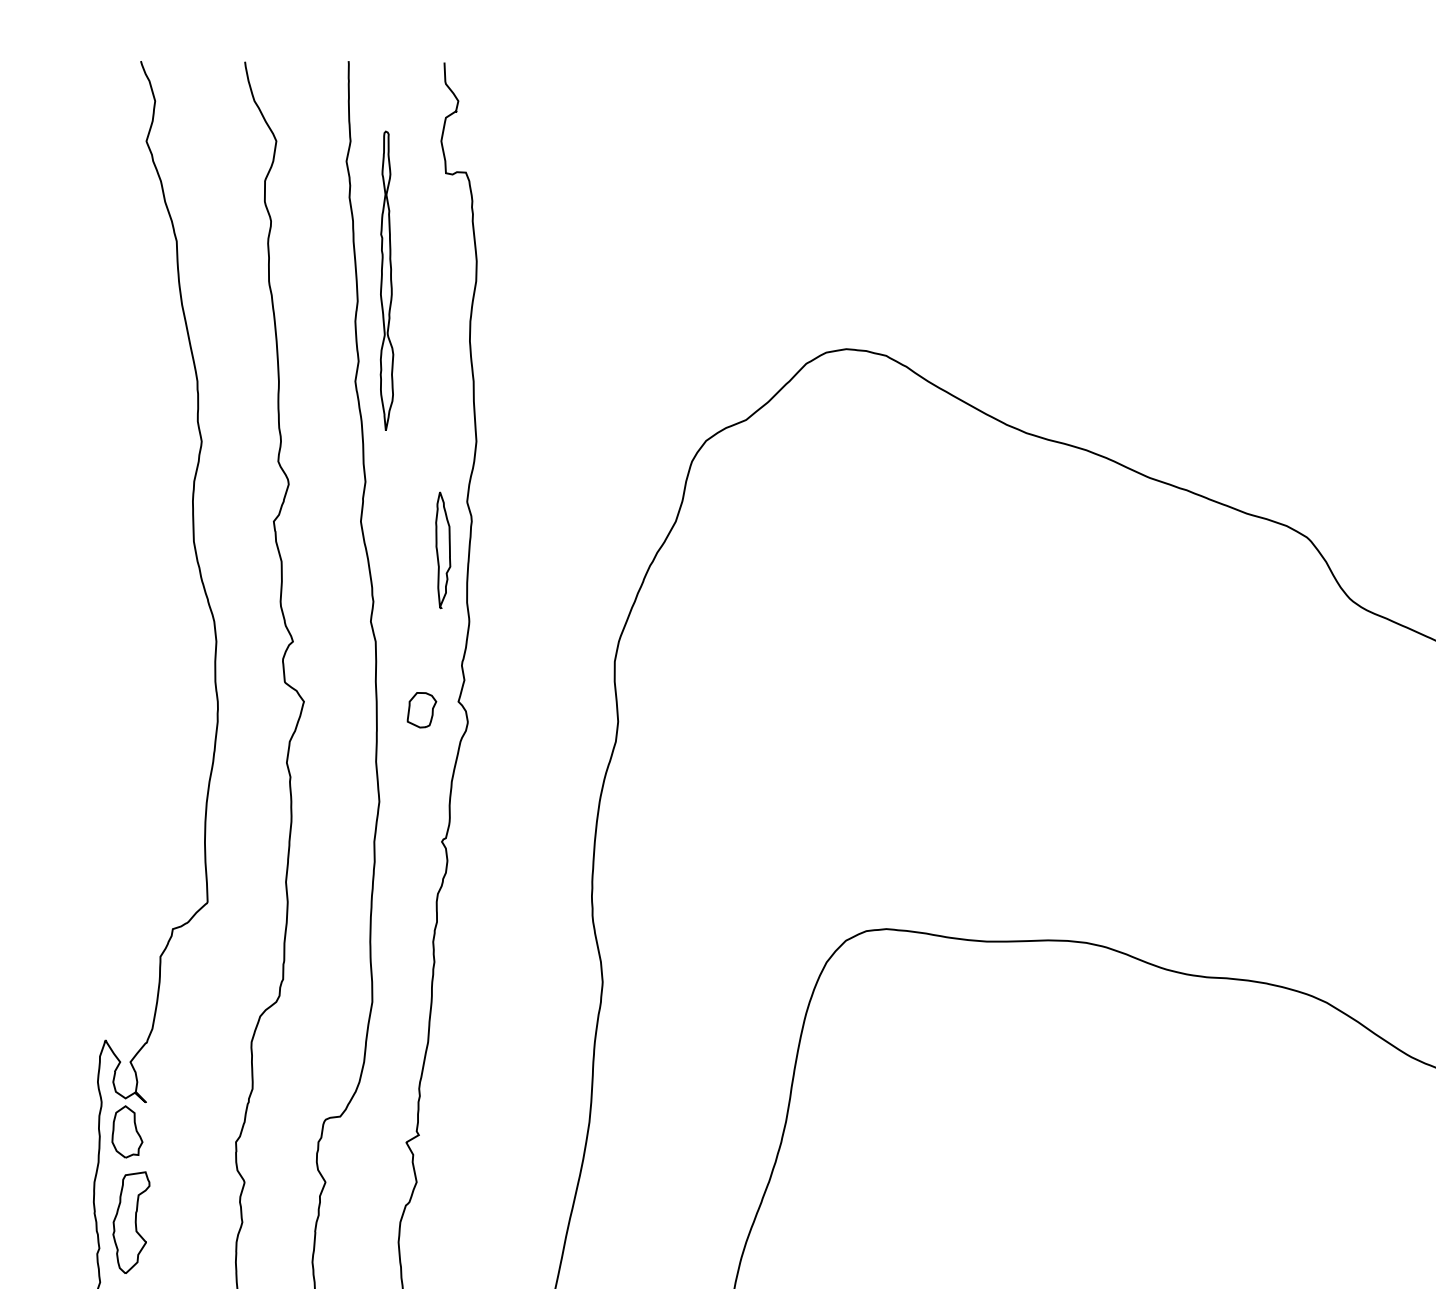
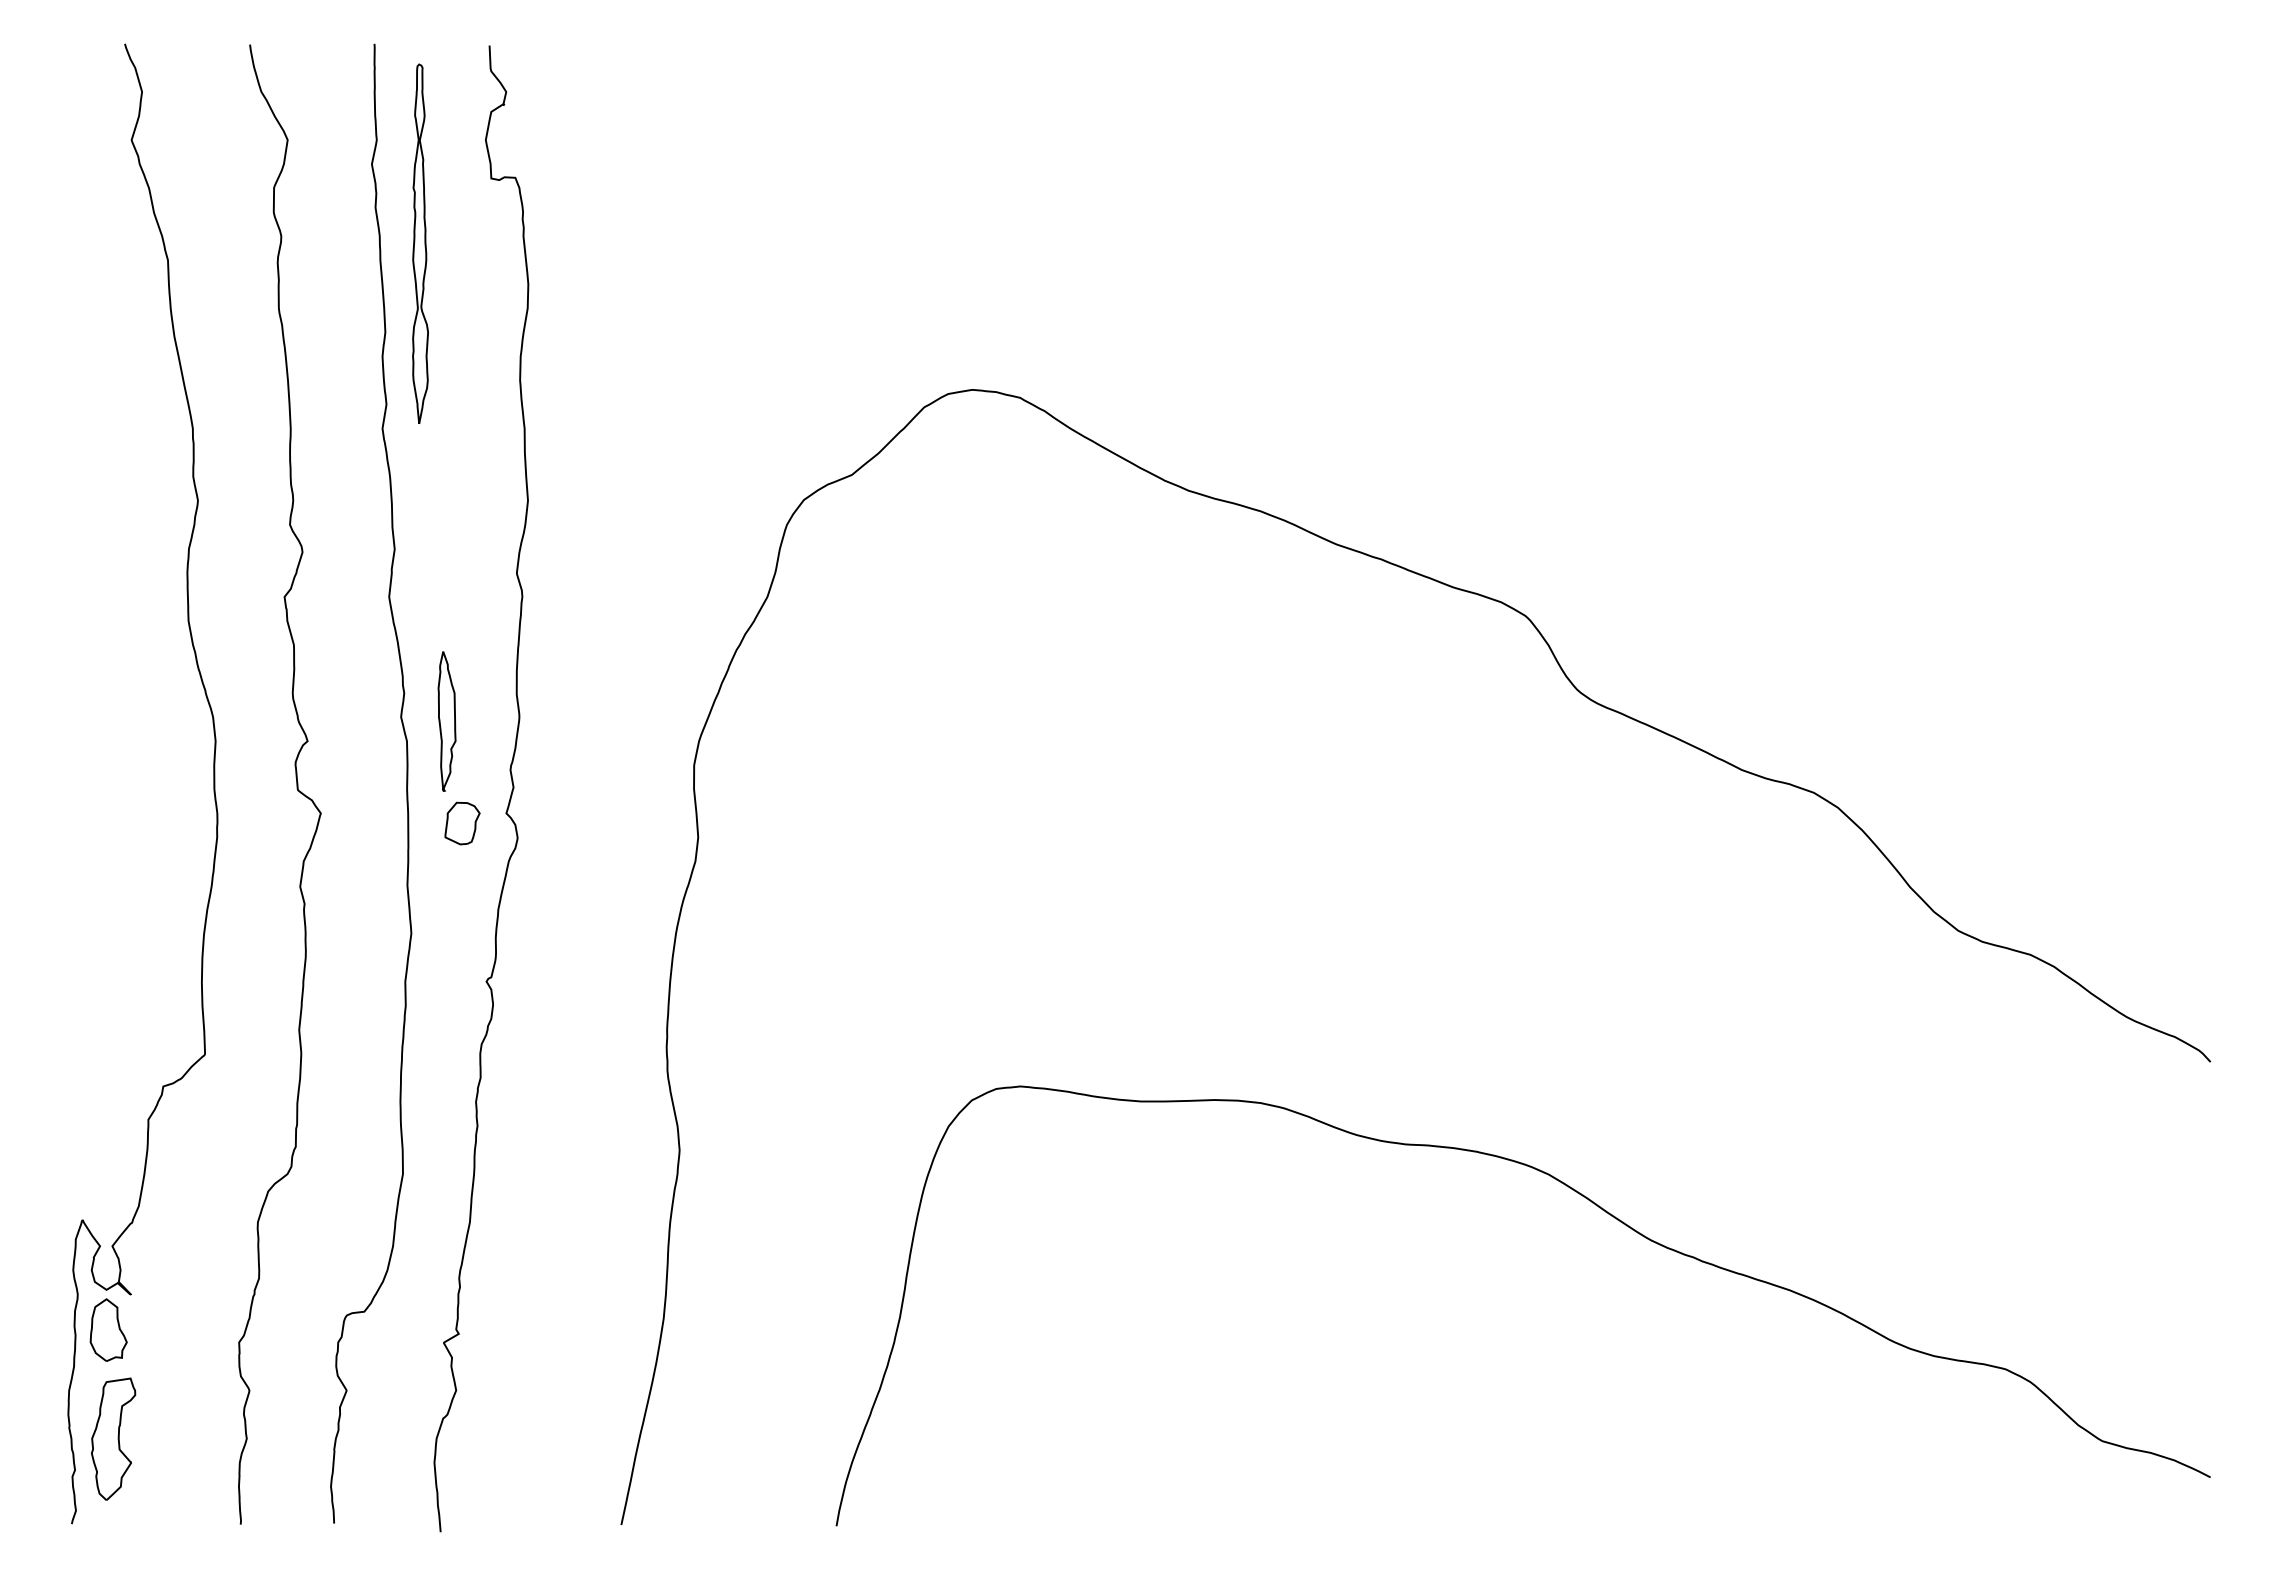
part: (386, 280) -> (420, 243), moved
part: (442, 550) -> (446, 721), moved

